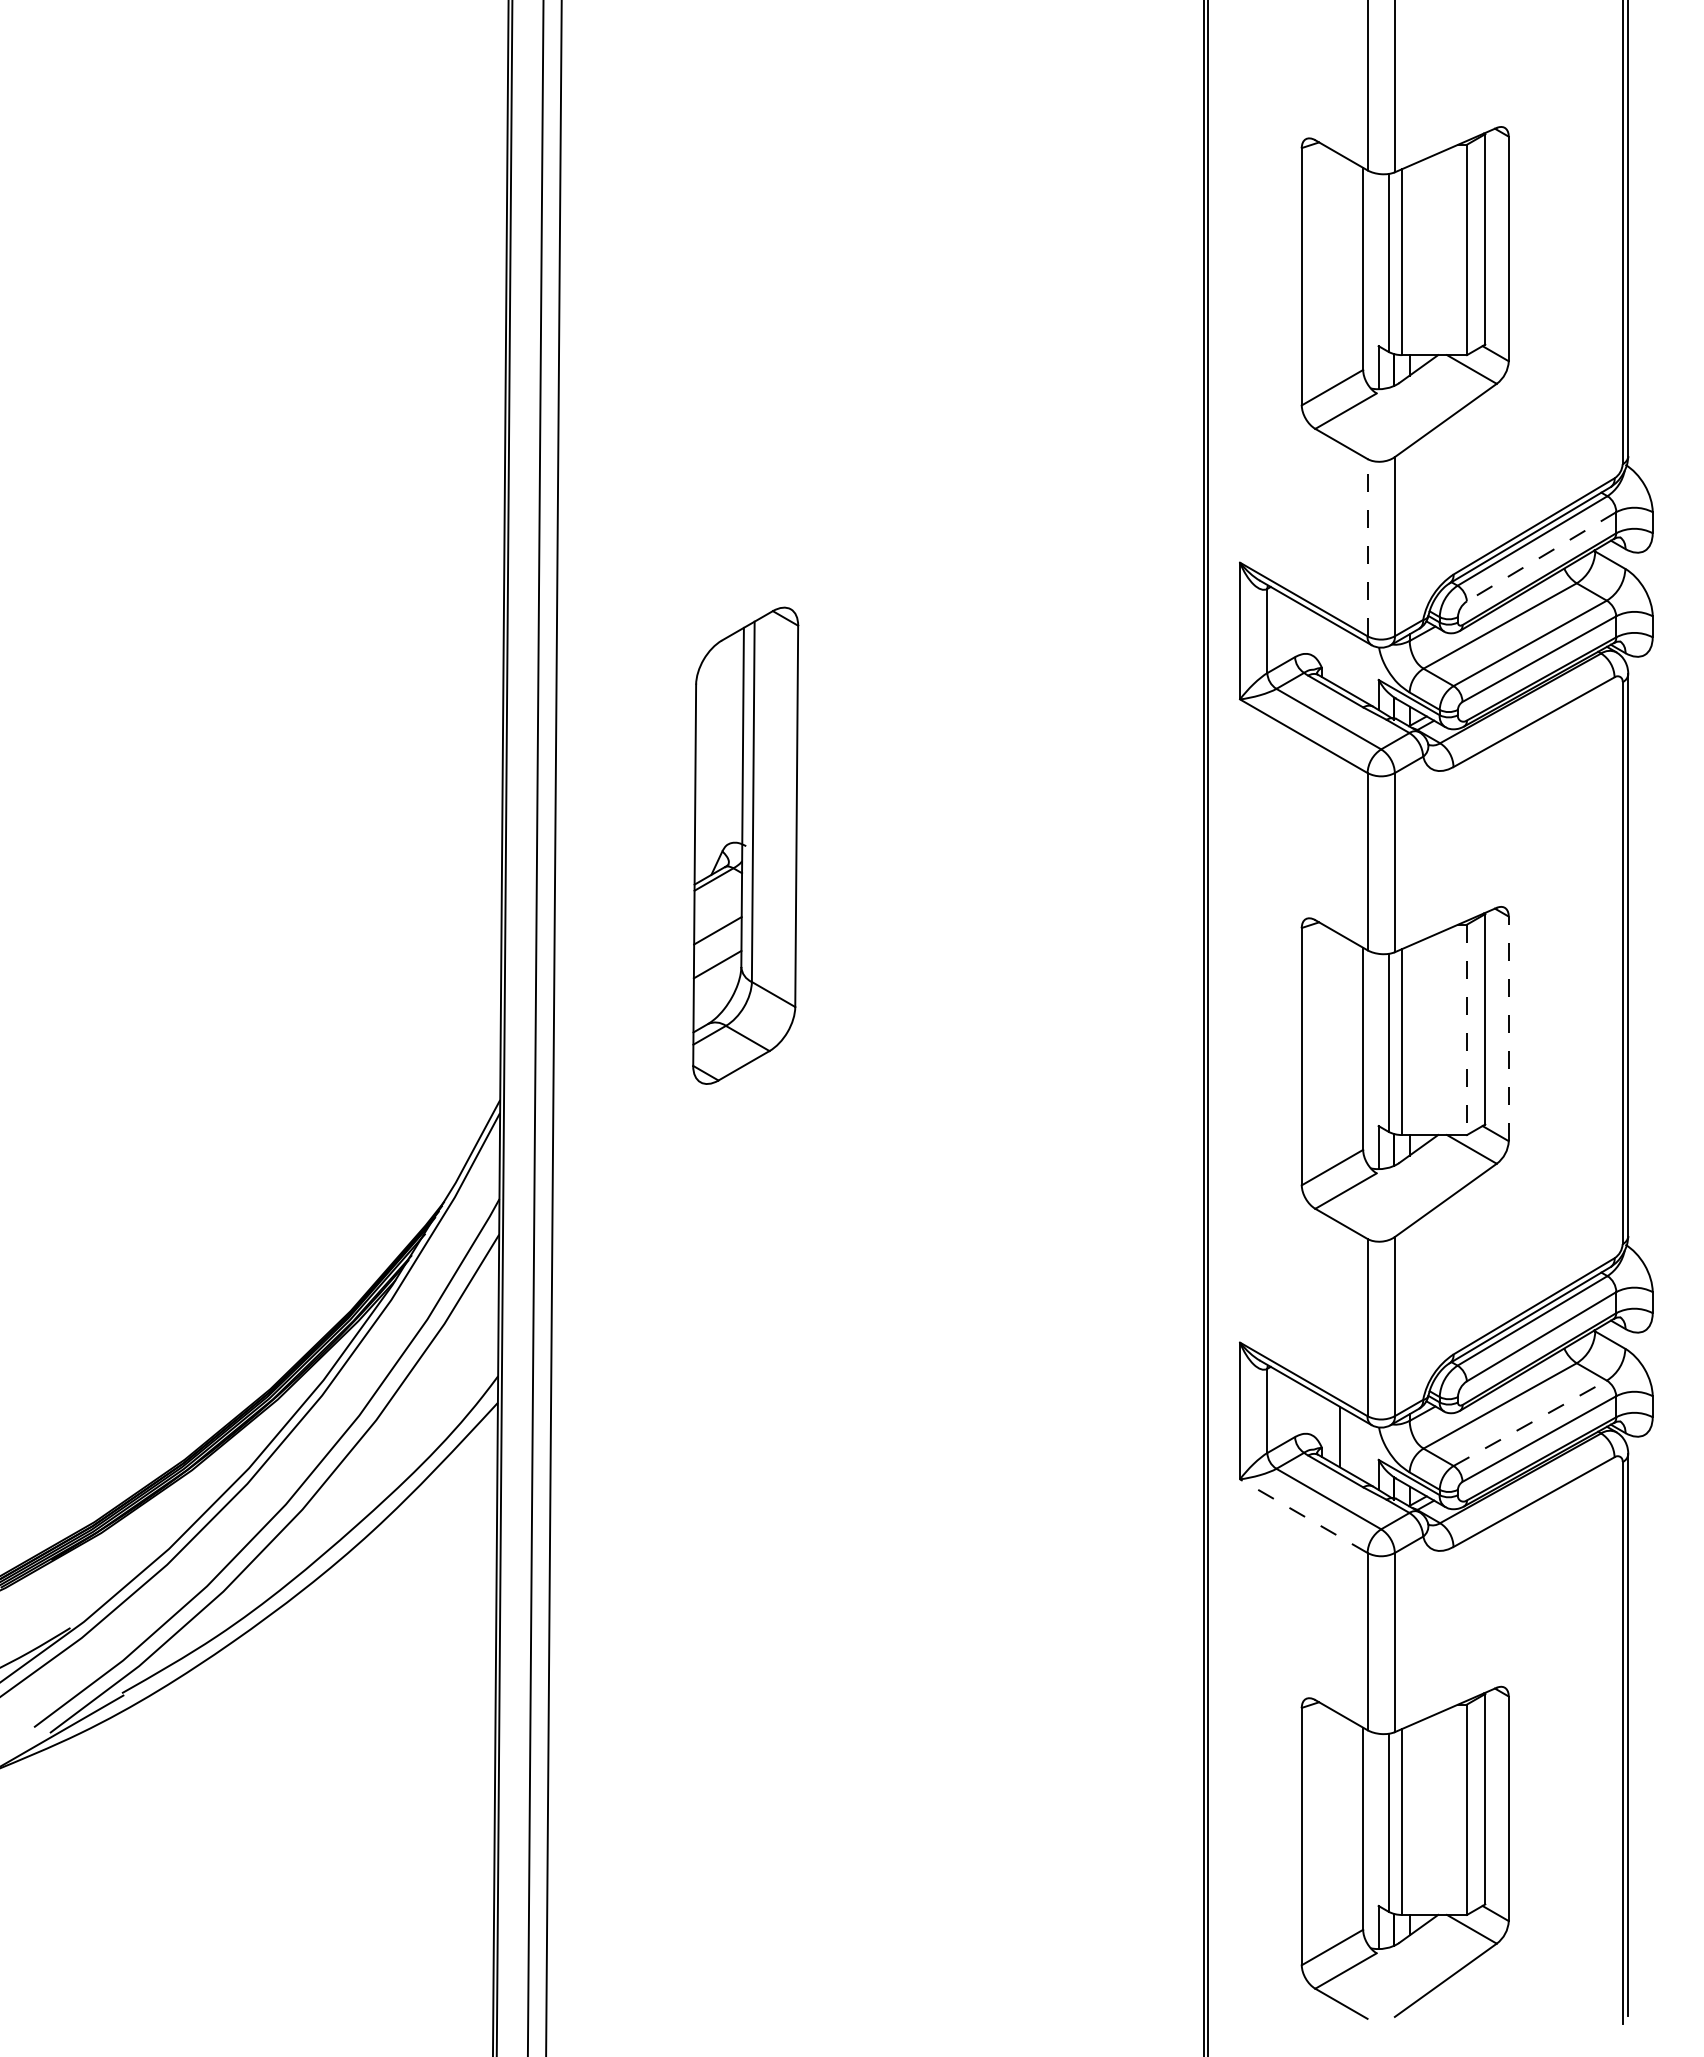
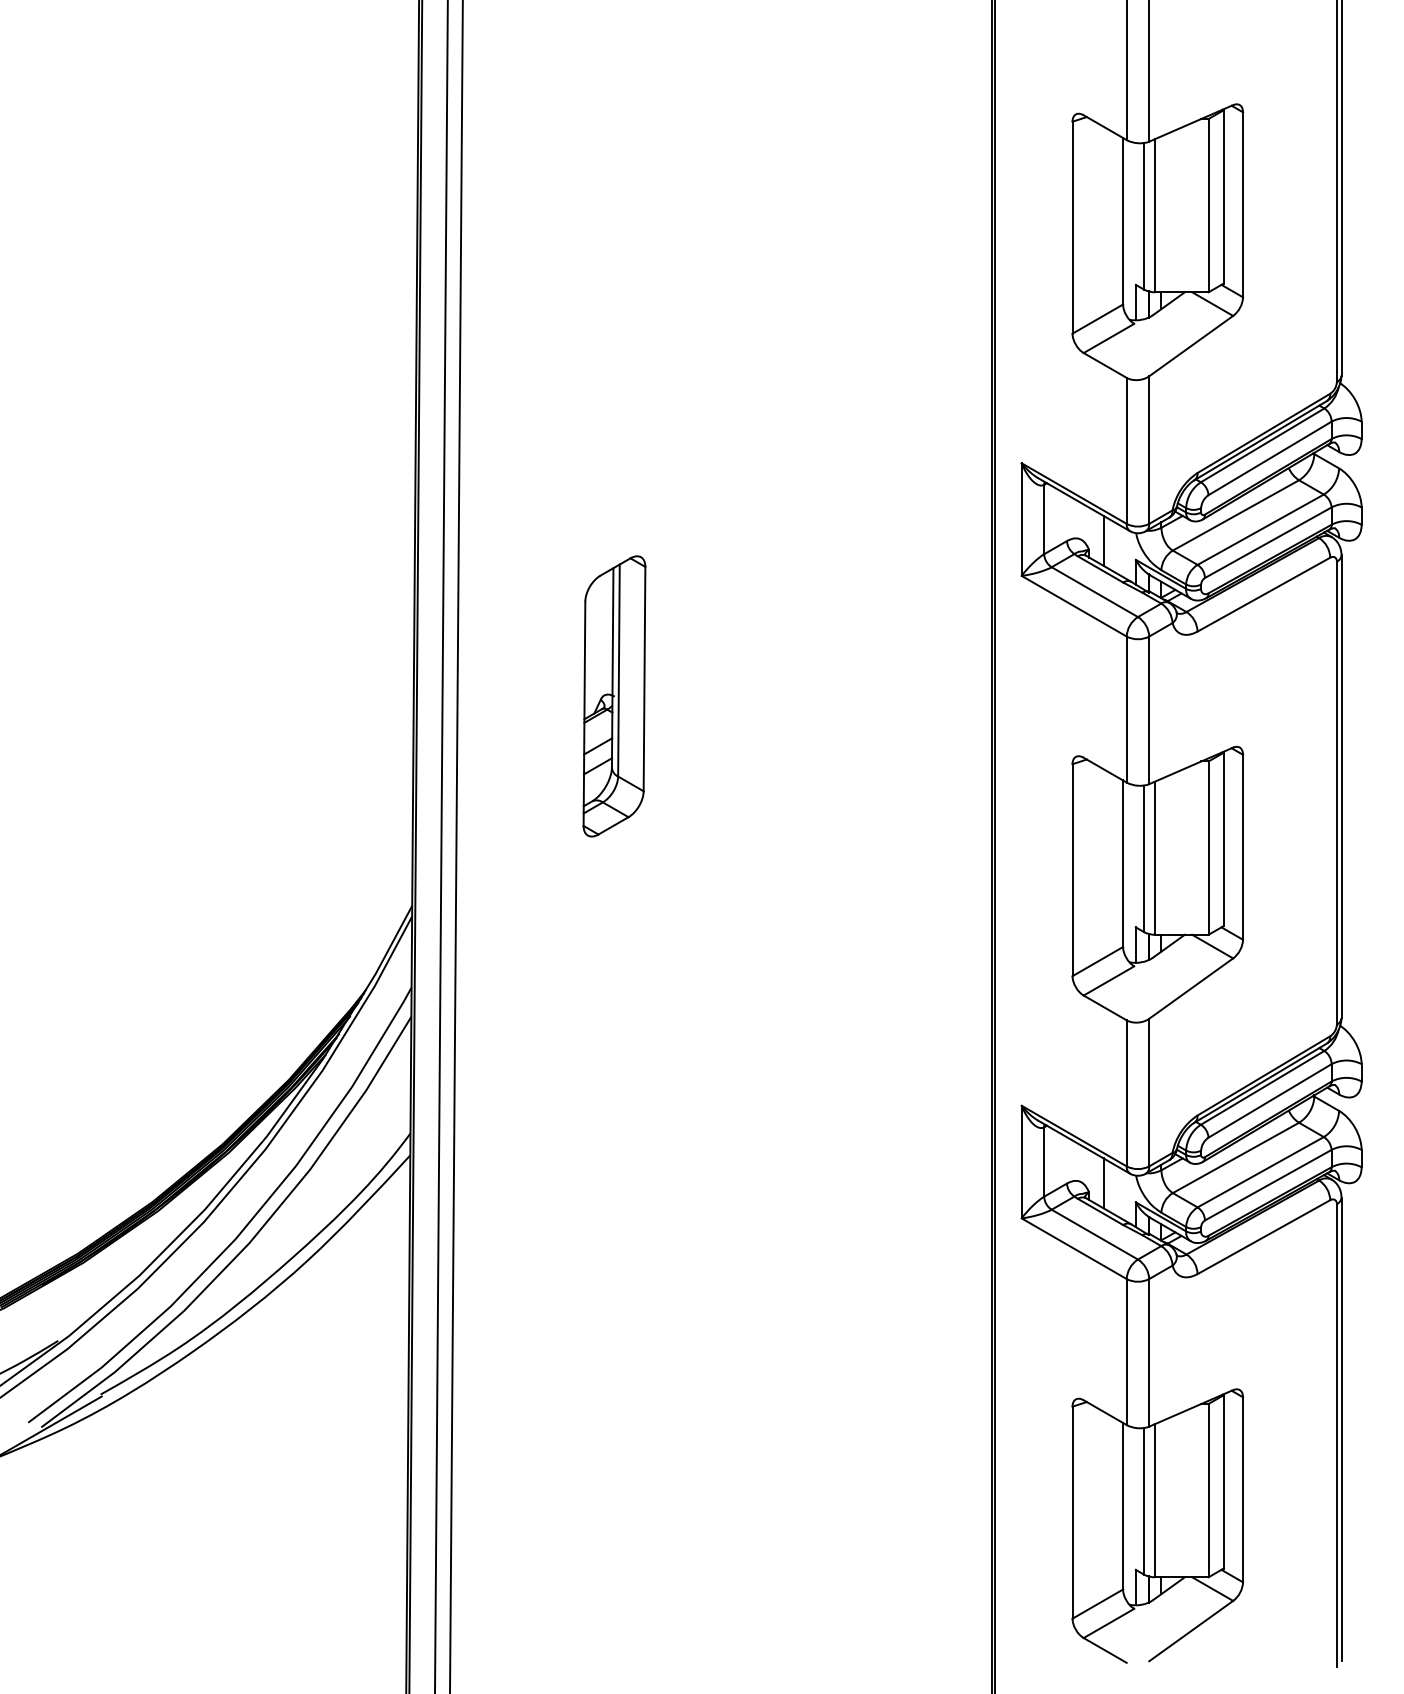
line: (1367, 547) -> (1126, 450), dashed -> solid
line: (1541, 557) -> (1270, 458), dashed -> solid
line: (1339, 656) -> (1103, 540), added
part: (745, 845) -> (614, 696), size x0.71
line: (1508, 1028) -> (1242, 847), dashed -> solid
line: (1467, 1030) -> (1209, 848), dashed -> solid
line: (1530, 1423) -> (1260, 1172), dashed -> solid
line: (1303, 1516) -> (1073, 1249), dashed -> solid

